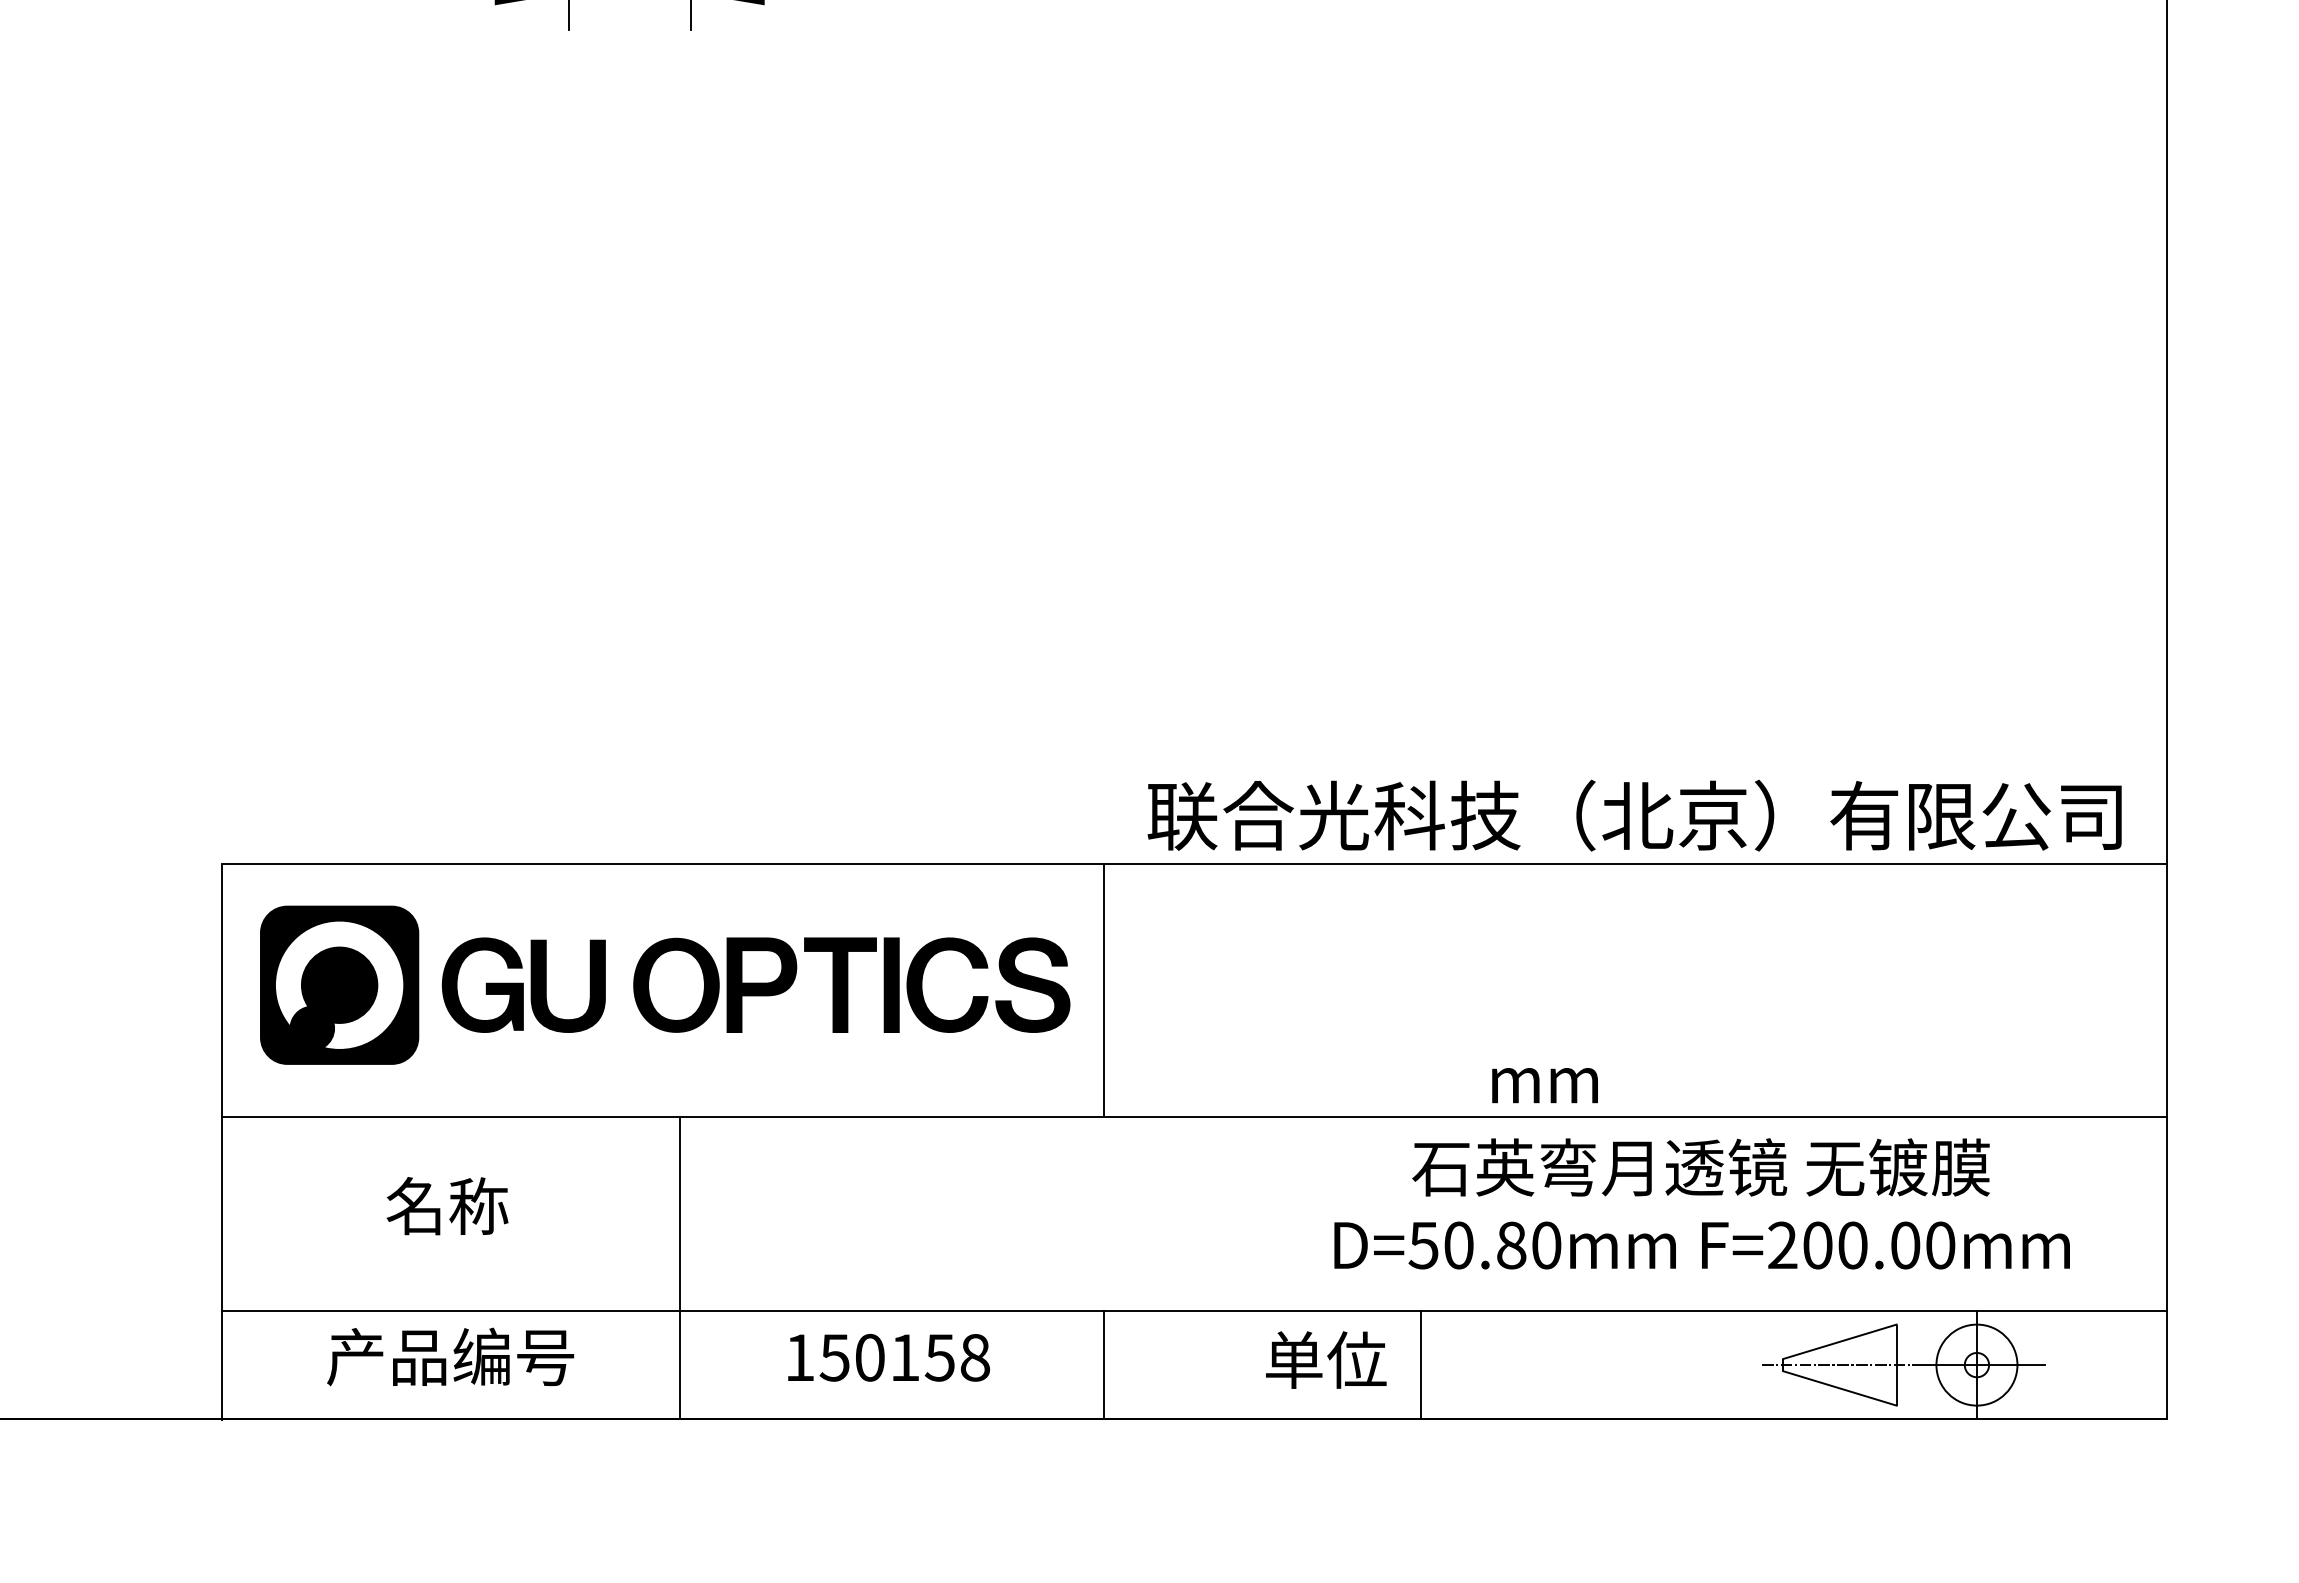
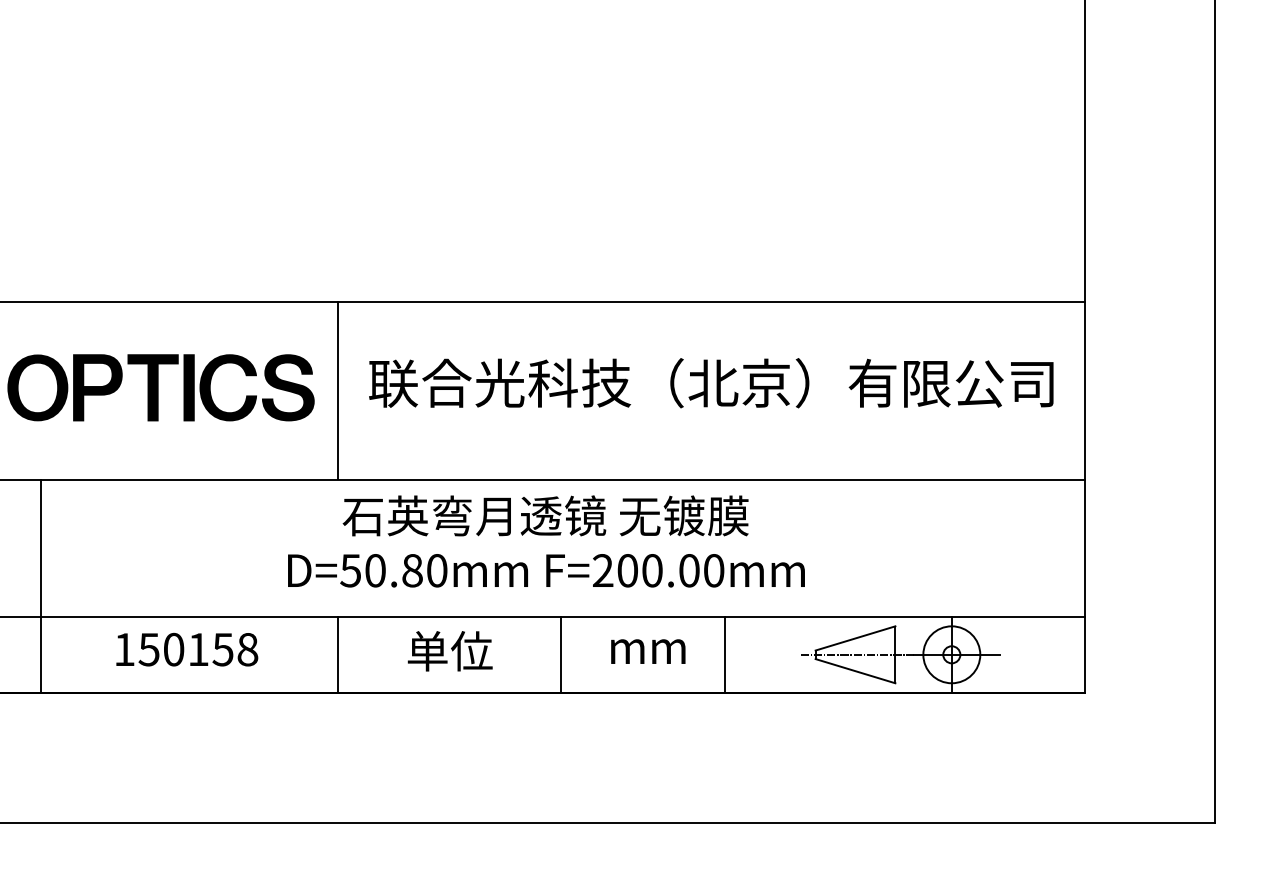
text: (1634, 815) -> (711, 383), moved
text: (1544, 1085) -> (647, 651), moved
text: (1701, 1203) -> (545, 541), moved
text: (1326, 1359) -> (450, 650), moved
line: (1653, 1365) -> (724, 655), added

